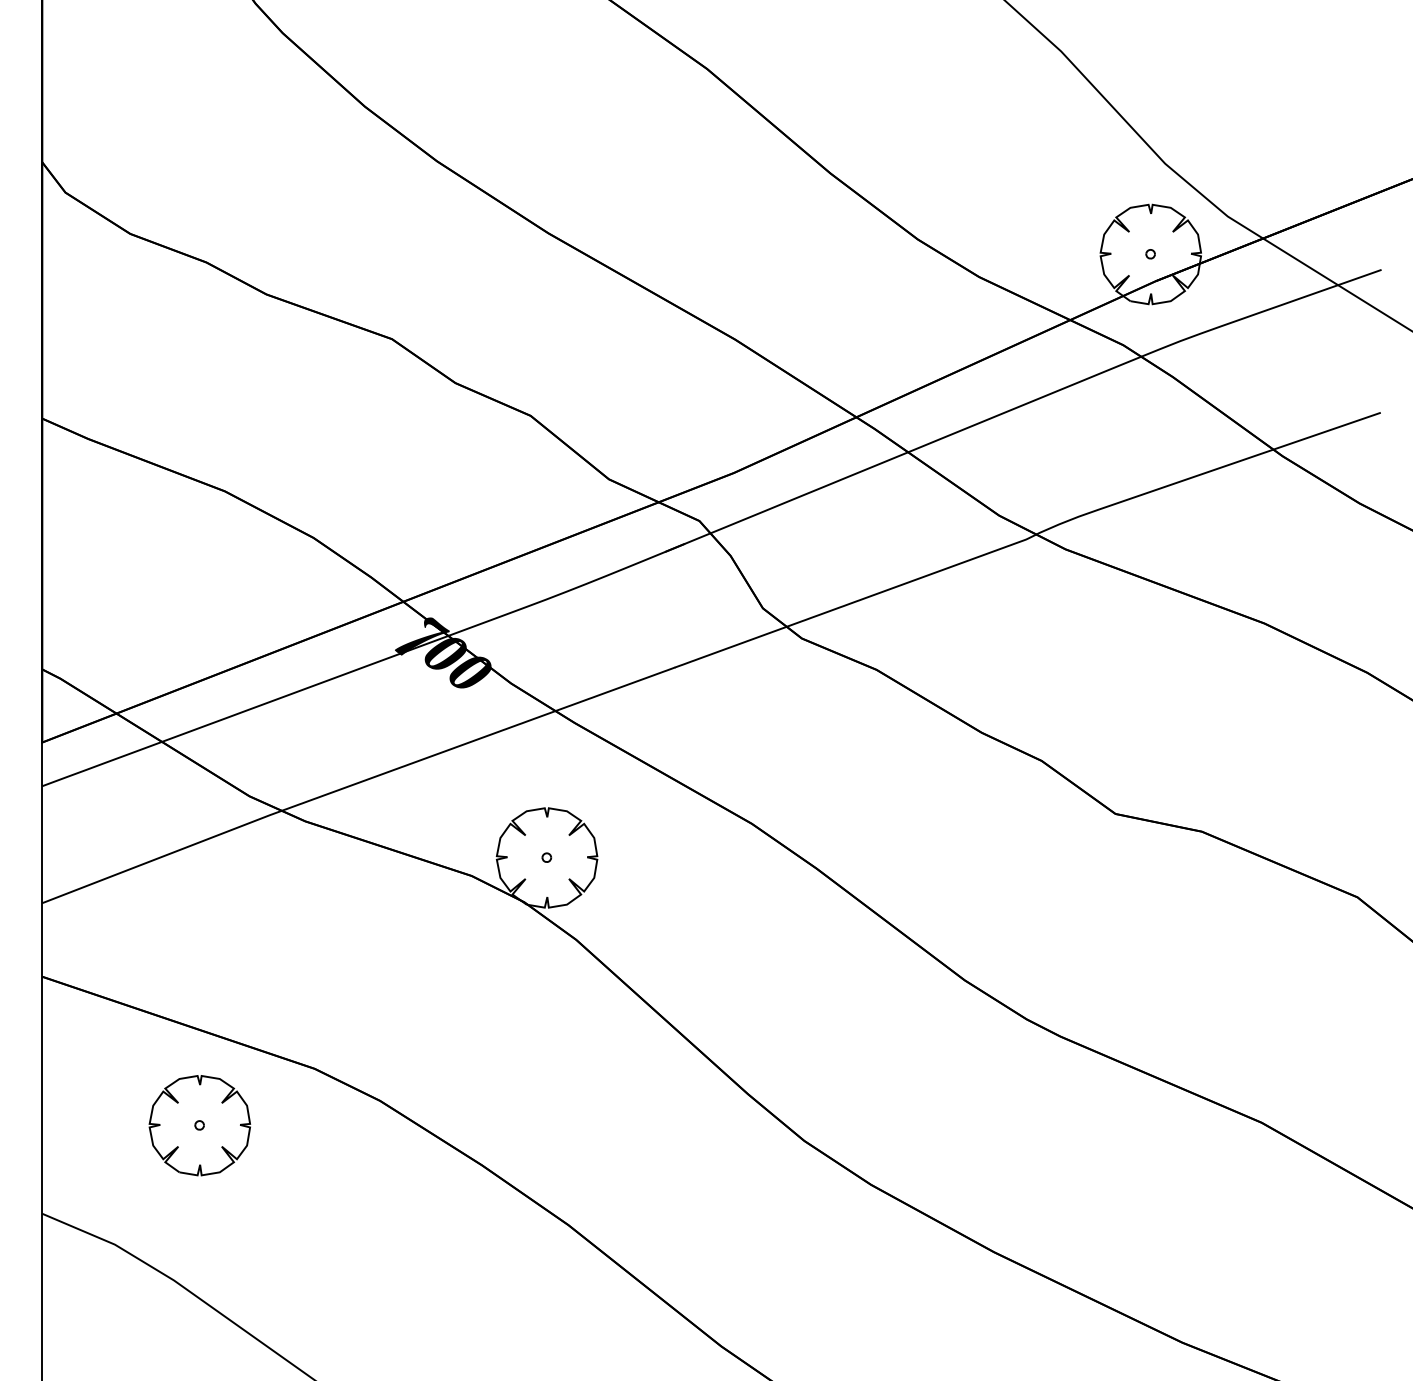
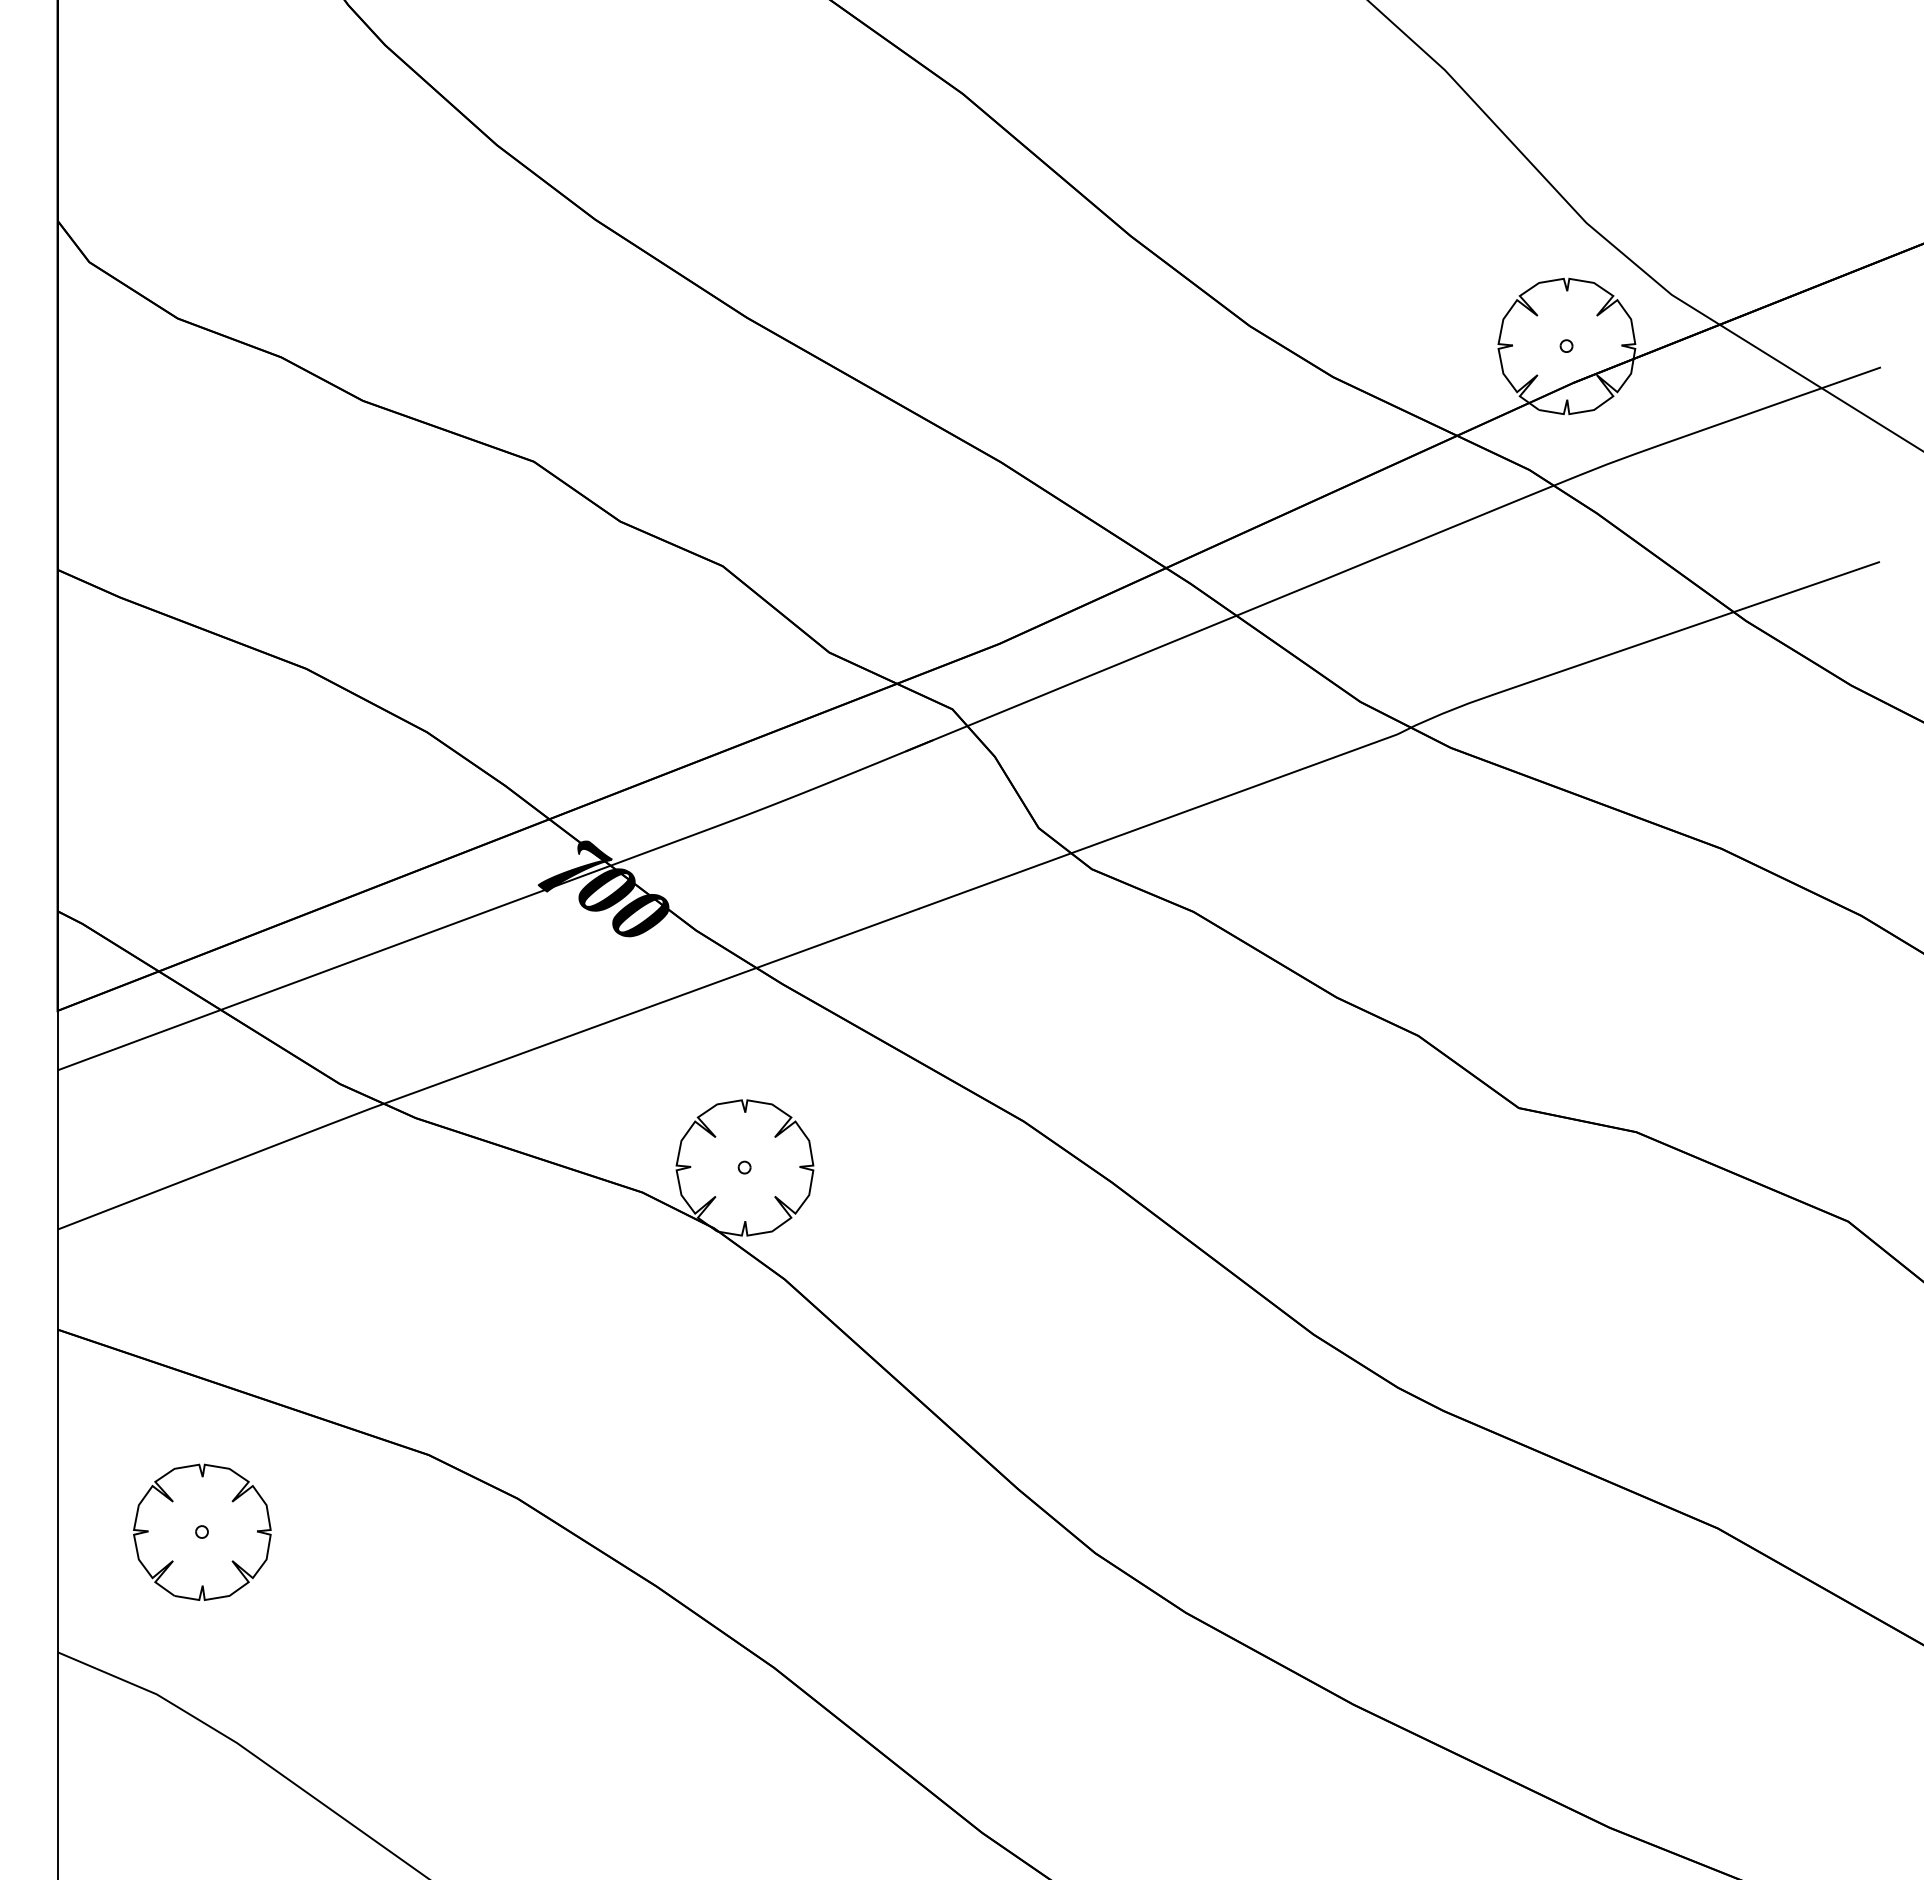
part: (199, 1125) -> (202, 1531), moved

